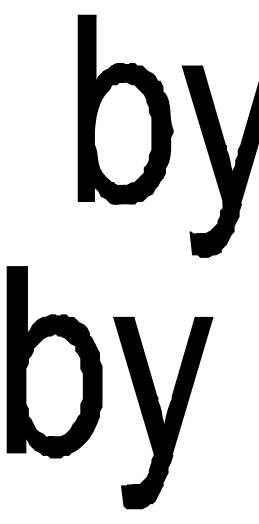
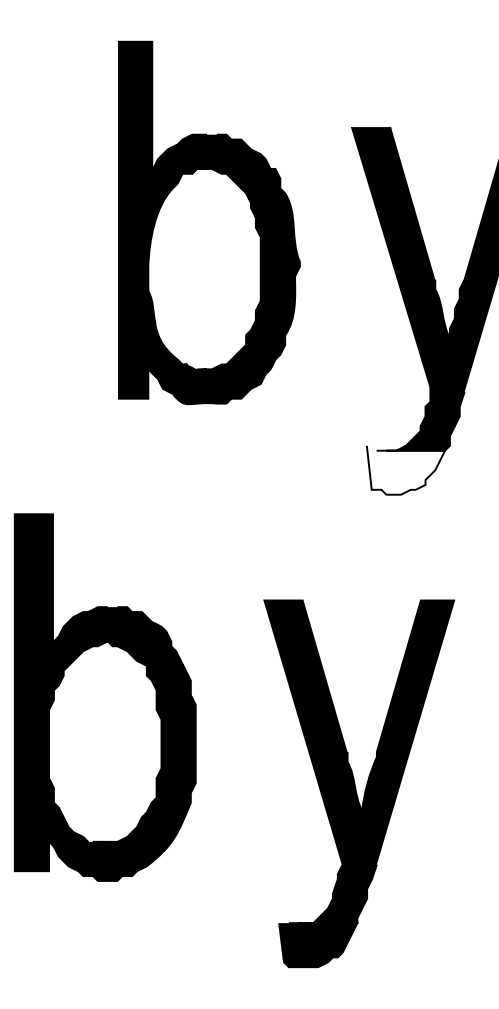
part: (125, 109) -> (209, 222), moved
fill: (210, 243) -> (405, 468), removed
part: (163, 413) -> (359, 784), moved

